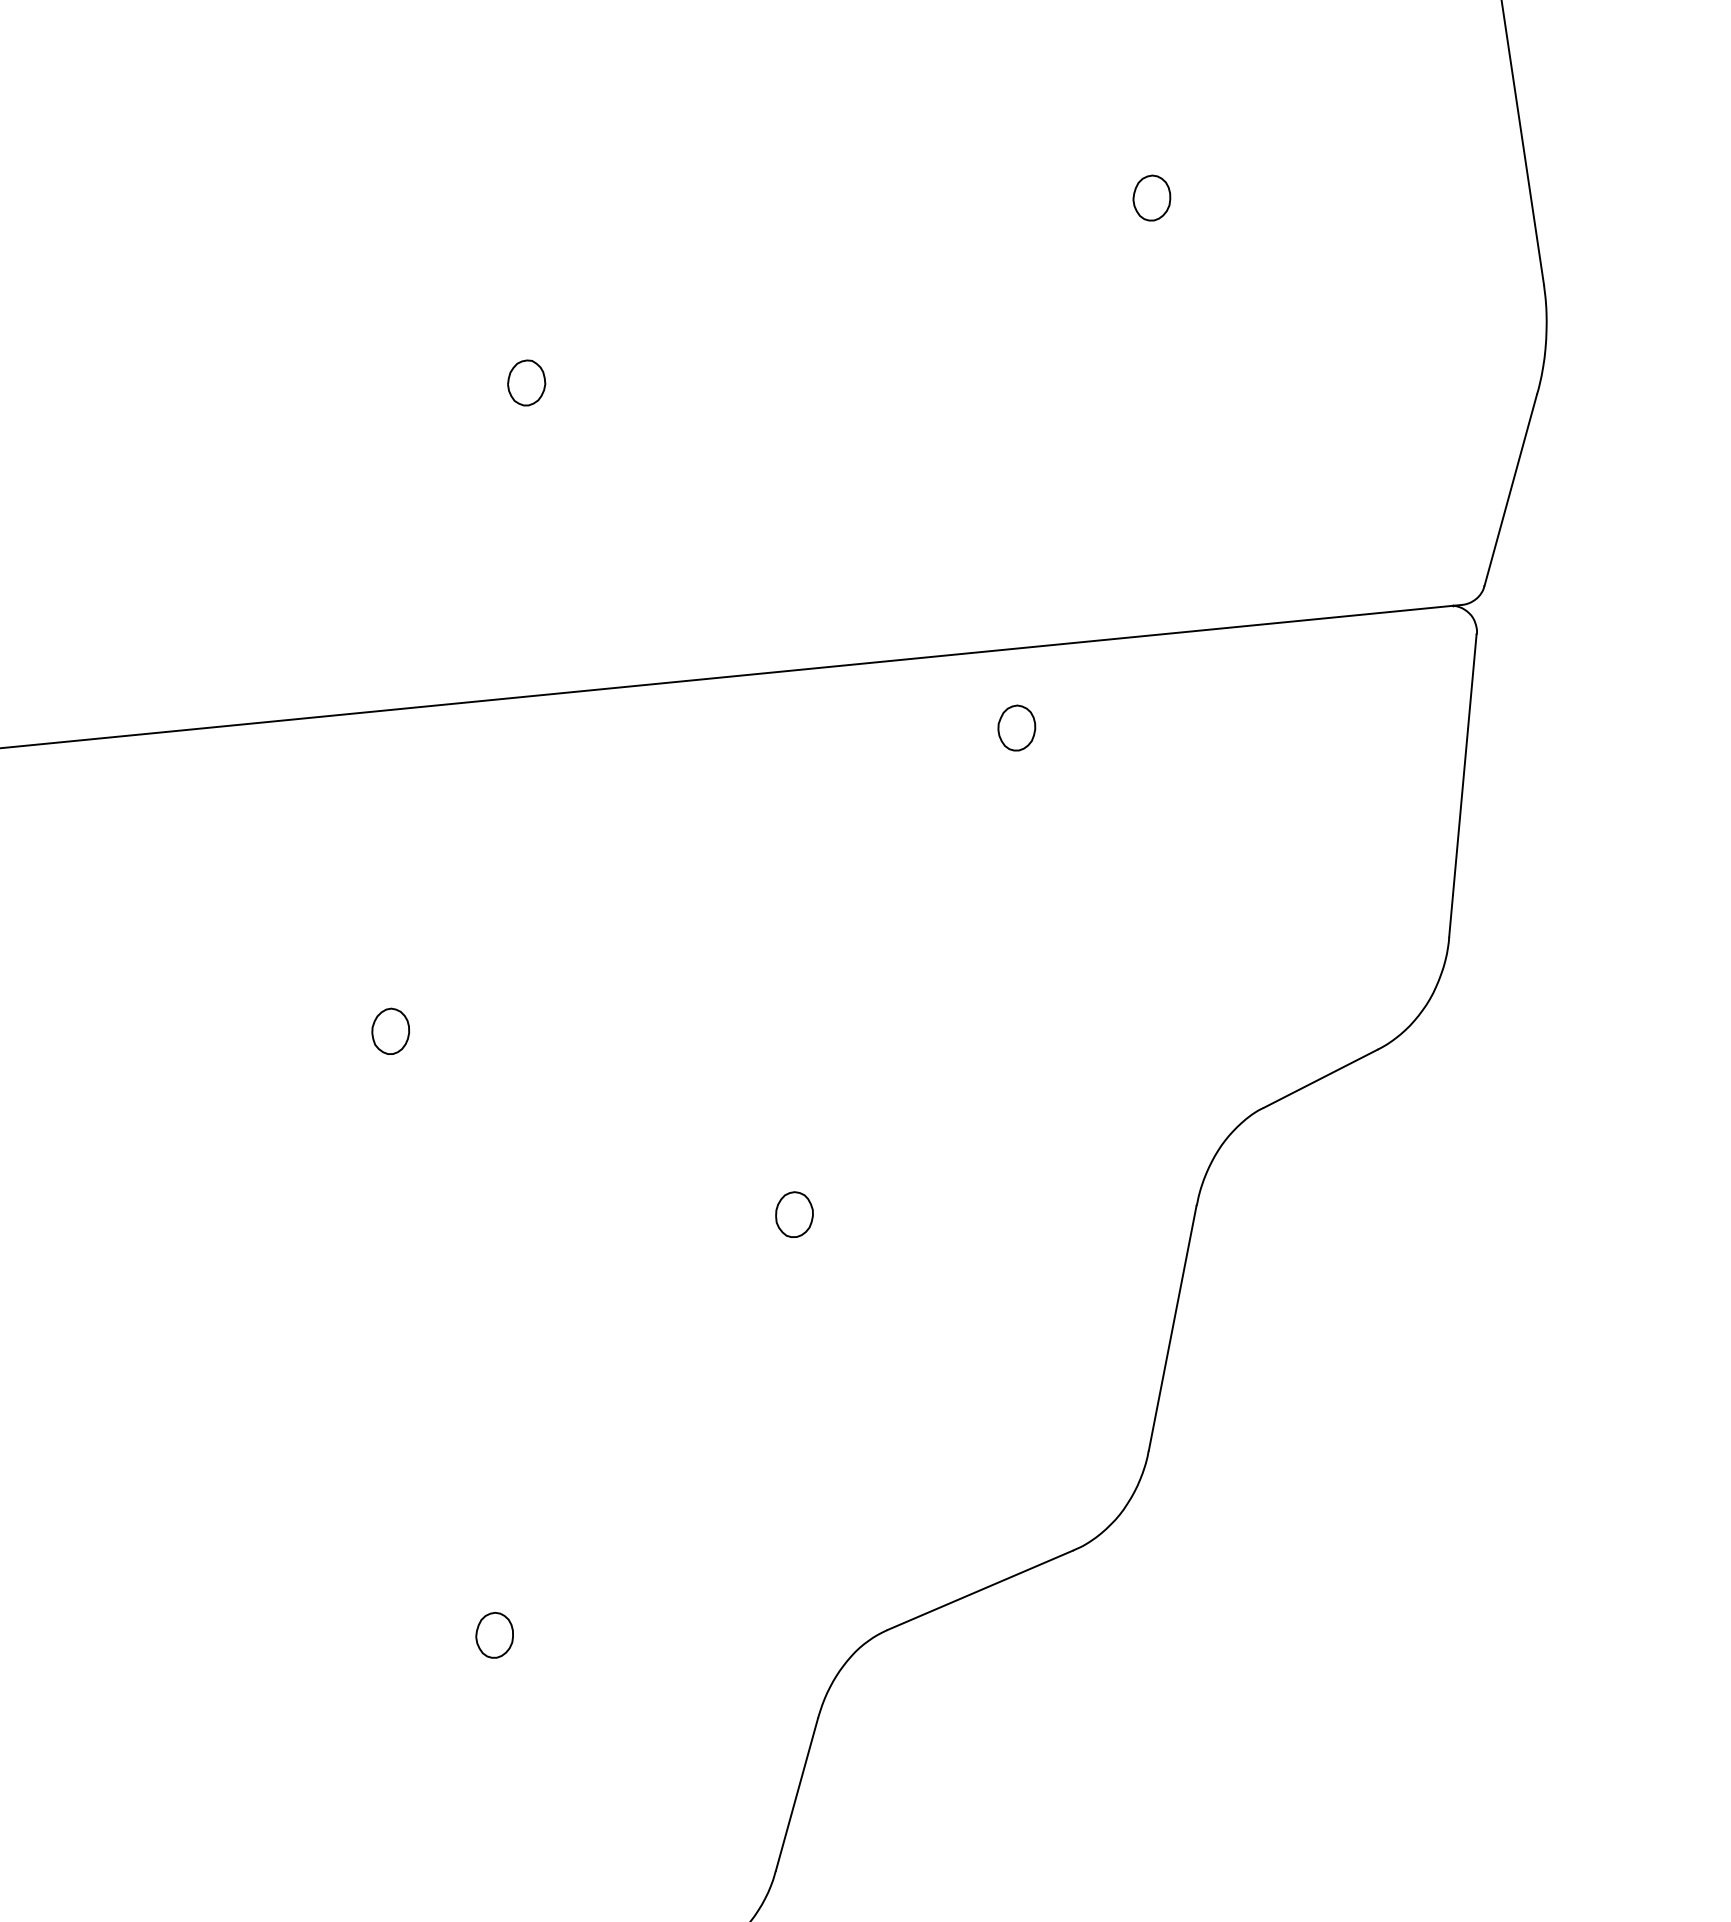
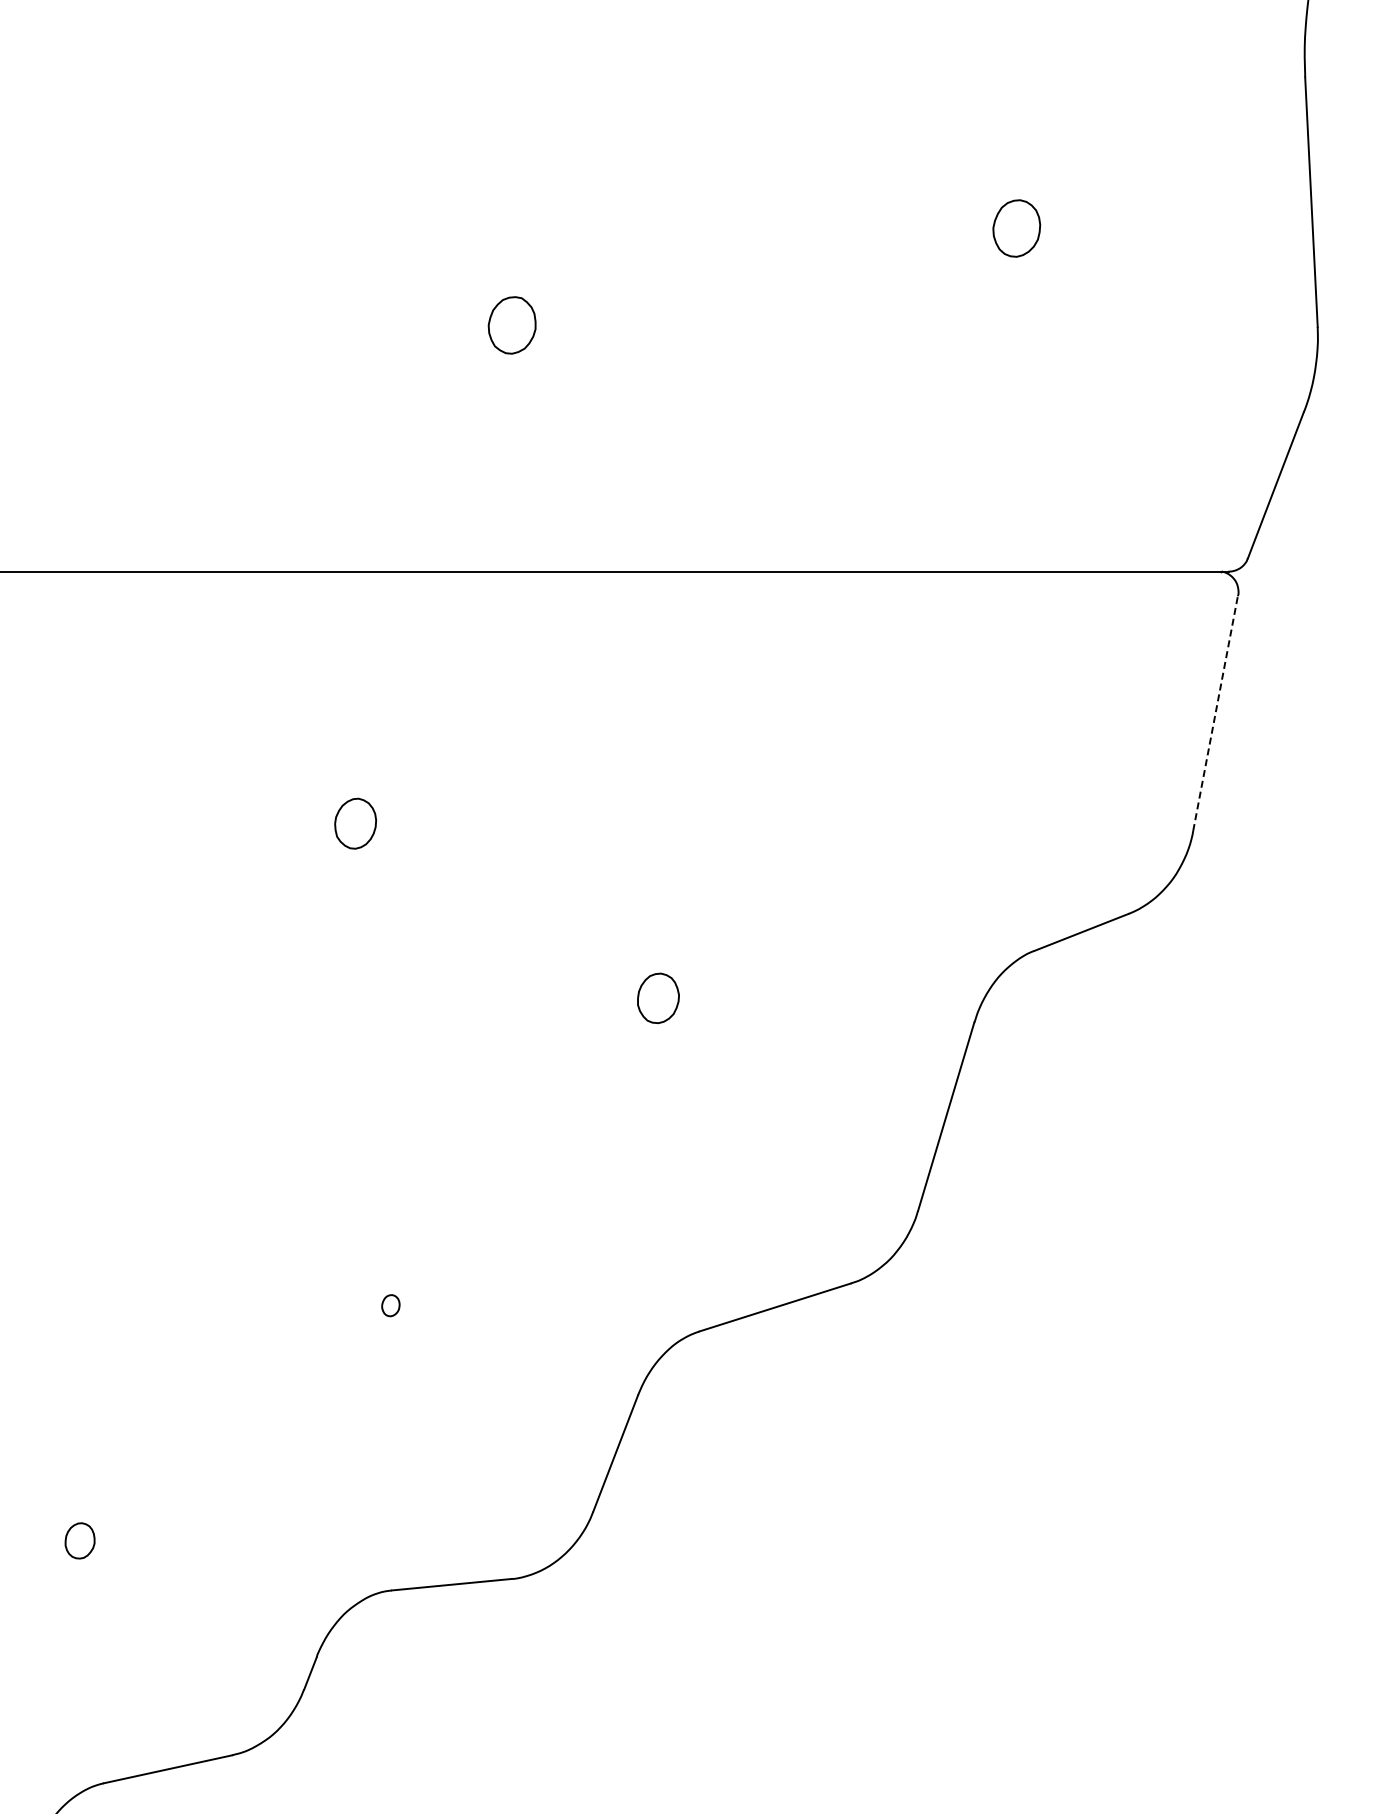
part: (1151, 197) -> (1016, 228), size x1.6
part: (525, 382) -> (511, 325), size x1.6
part: (1015, 727) -> (869, 633), removed
line: (1462, 785) -> (1215, 713), solid -> dashed
part: (390, 1031) -> (355, 823), size x1.4
part: (793, 1214) -> (657, 998), size x1.4
part: (494, 1635) -> (390, 1305), size x0.6

